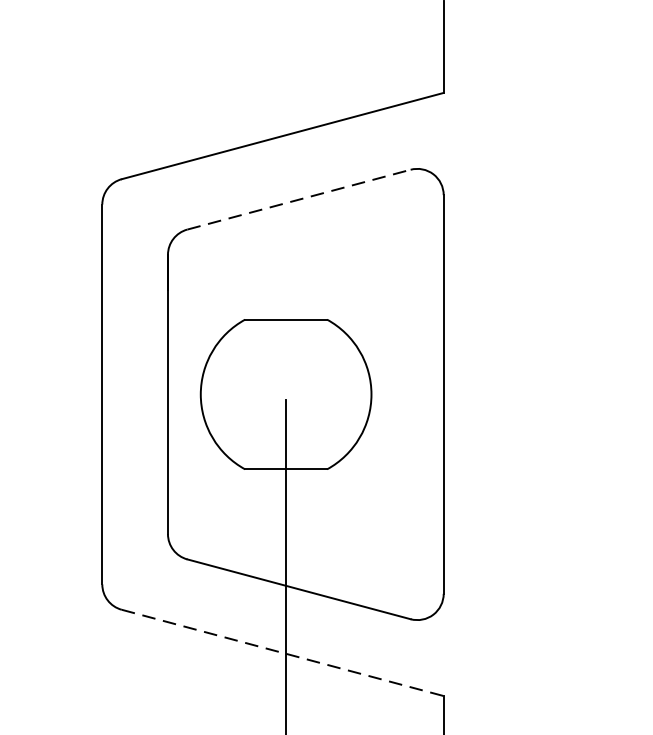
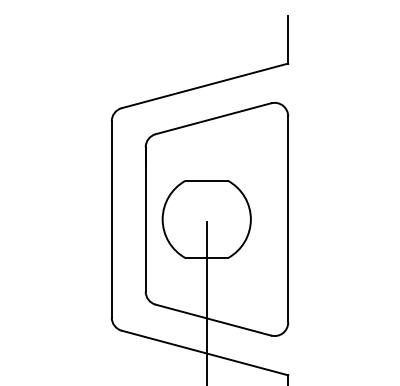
line: (299, 199) -> (213, 118), dashed -> solid
line: (283, 653) -> (205, 353), dashed -> solid

